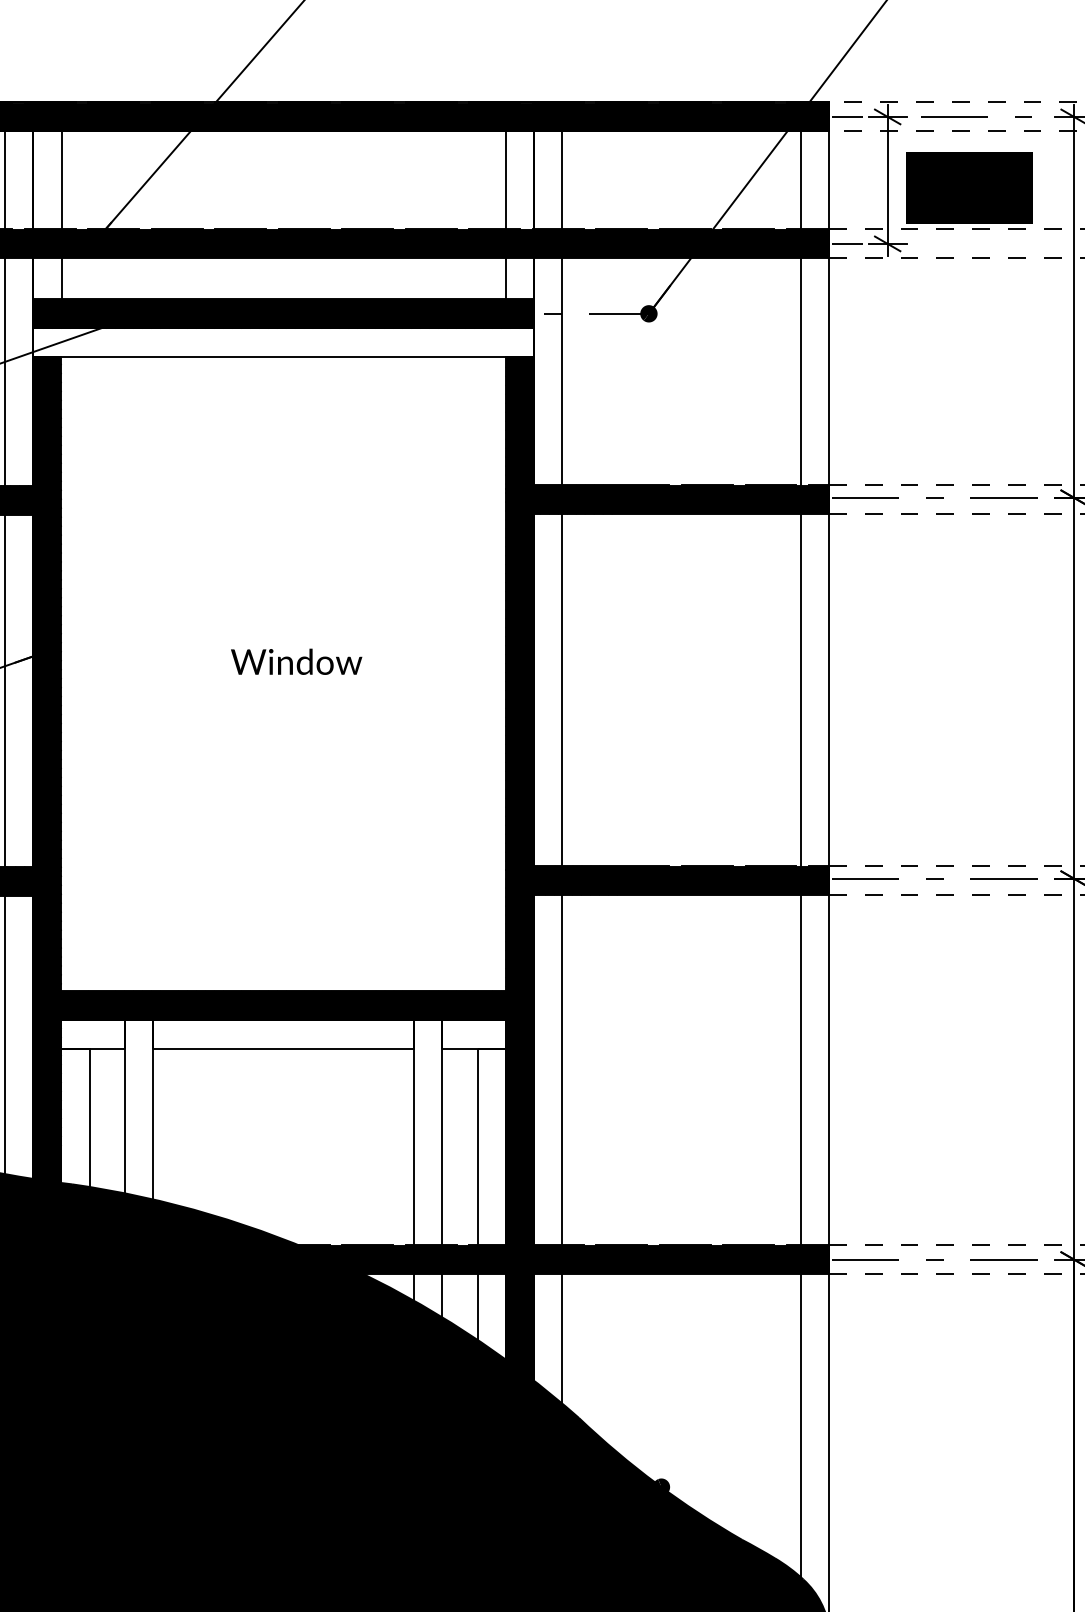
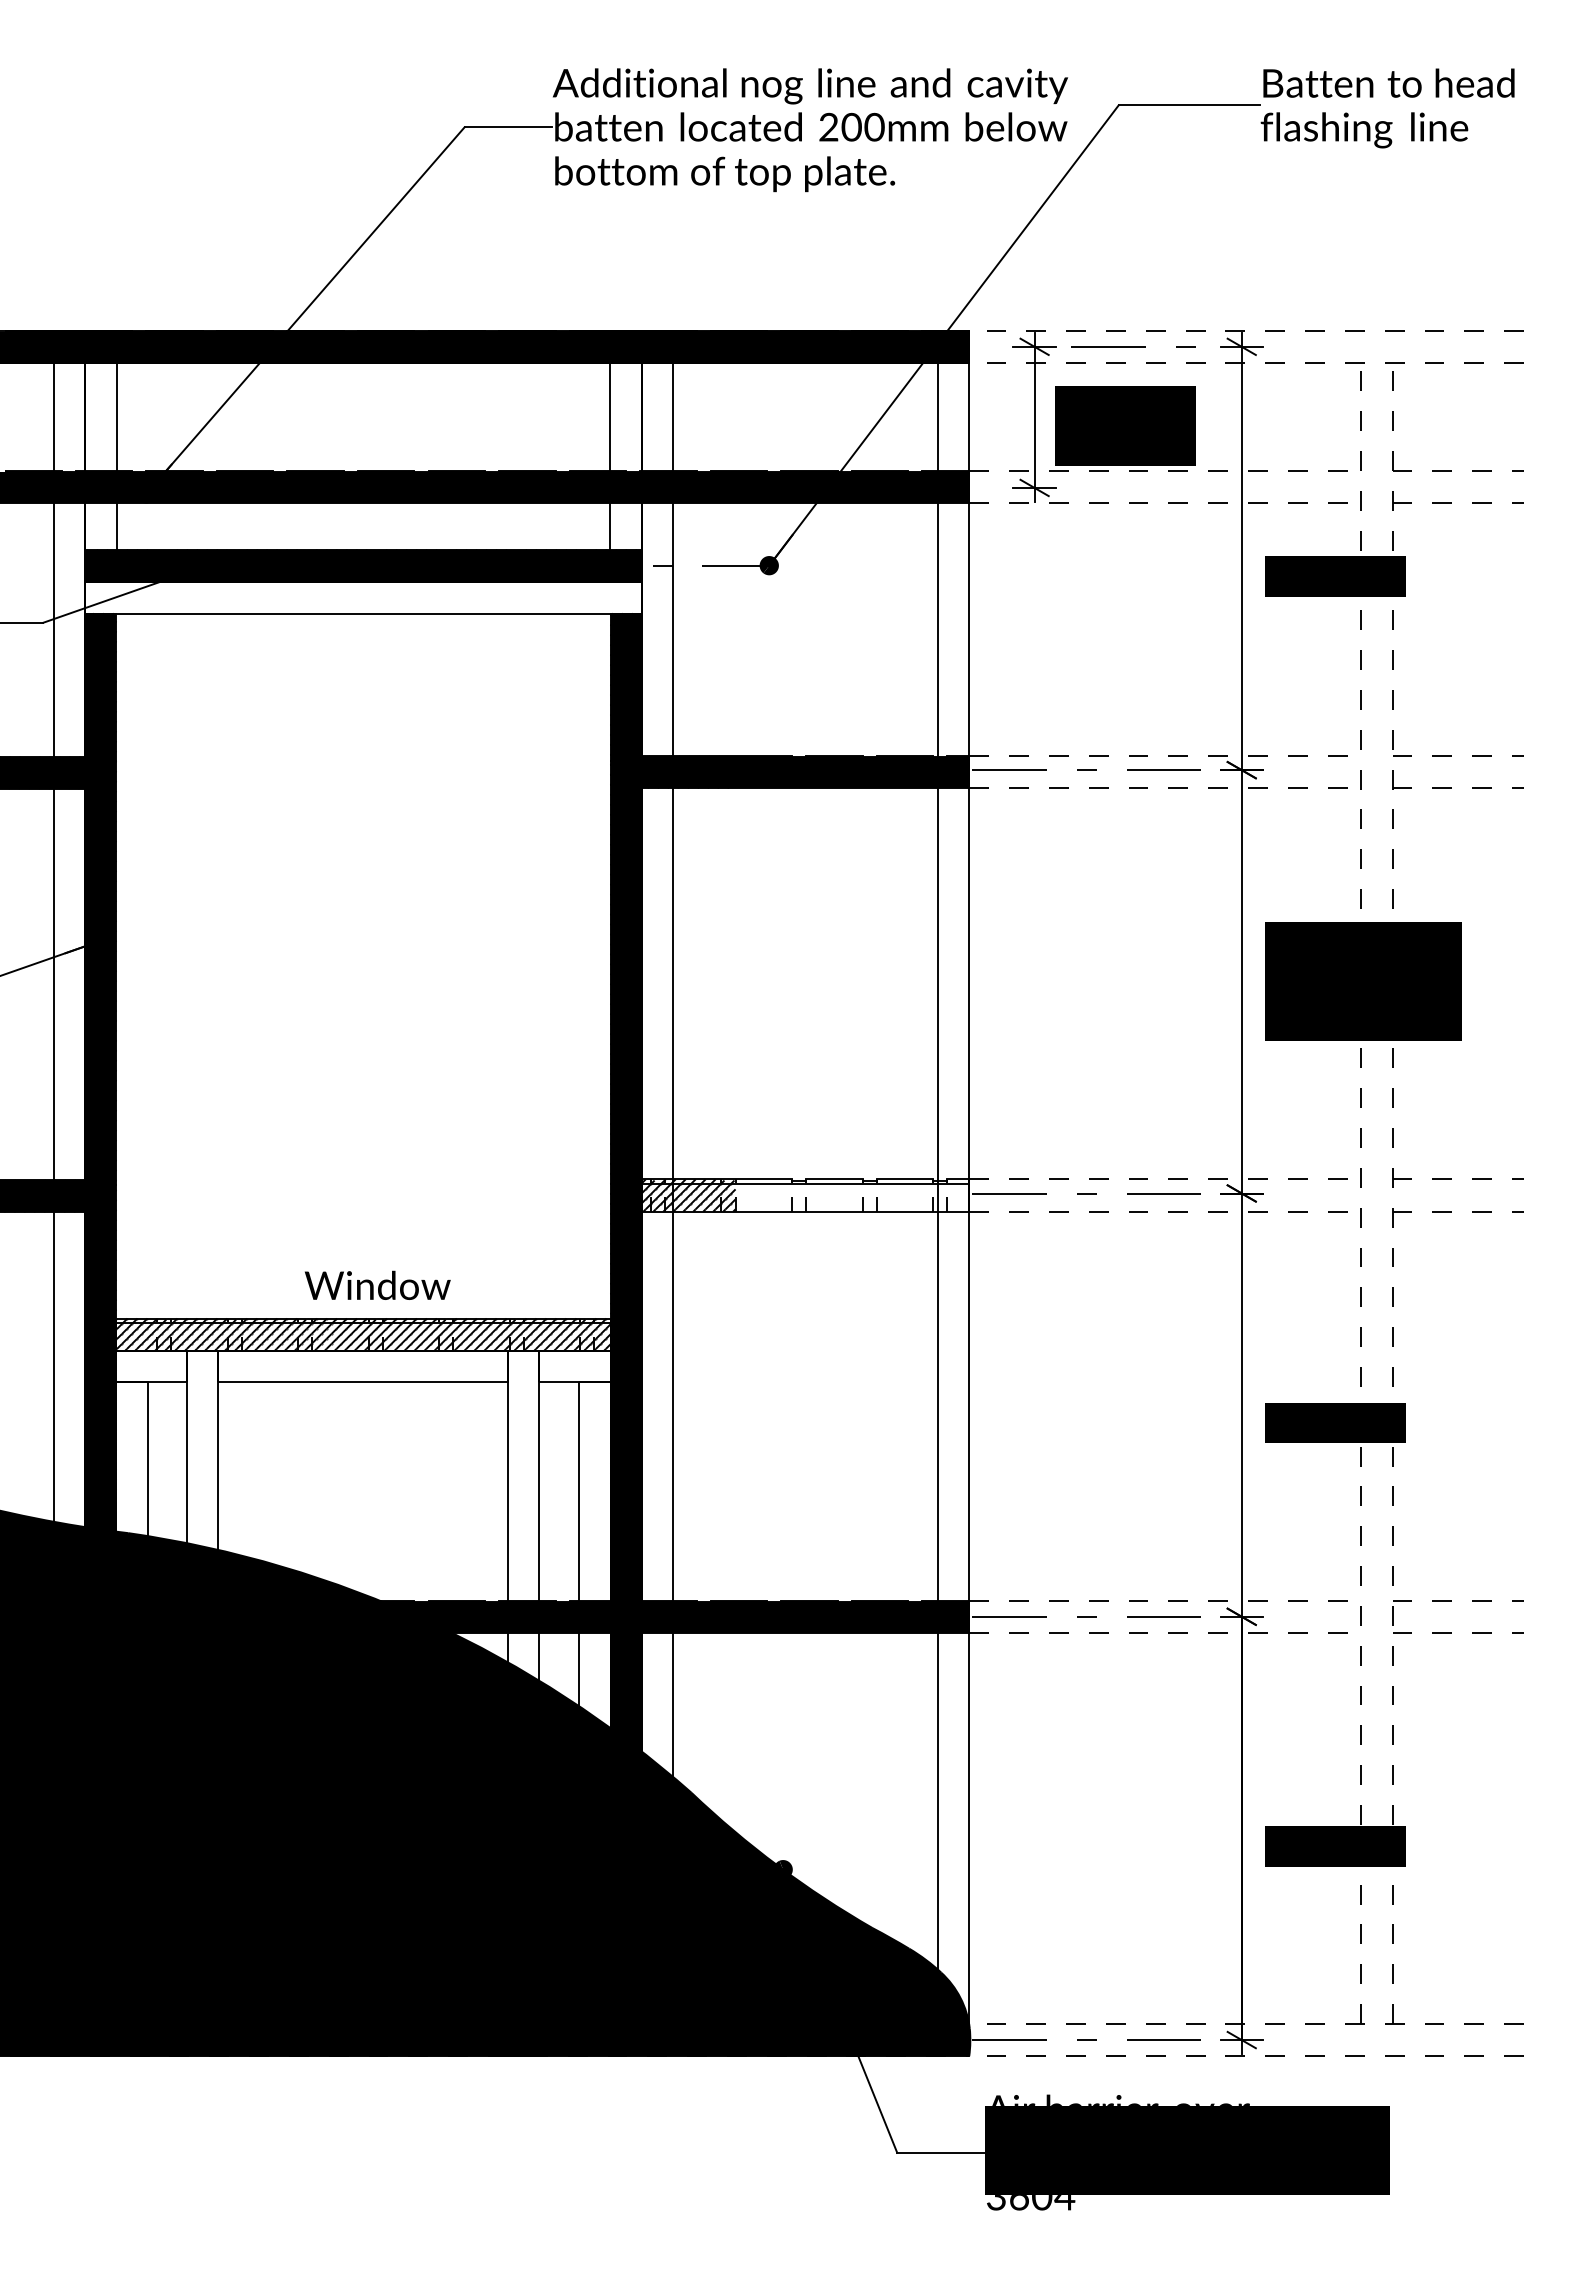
line: (847, 116) -> (989, 346), removed
line: (847, 244) -> (989, 488), removed
text: (296, 660) -> (377, 1284), moved
fill: (681, 880) -> (805, 1195), removed
fill: (283, 1005) -> (363, 1334), removed

